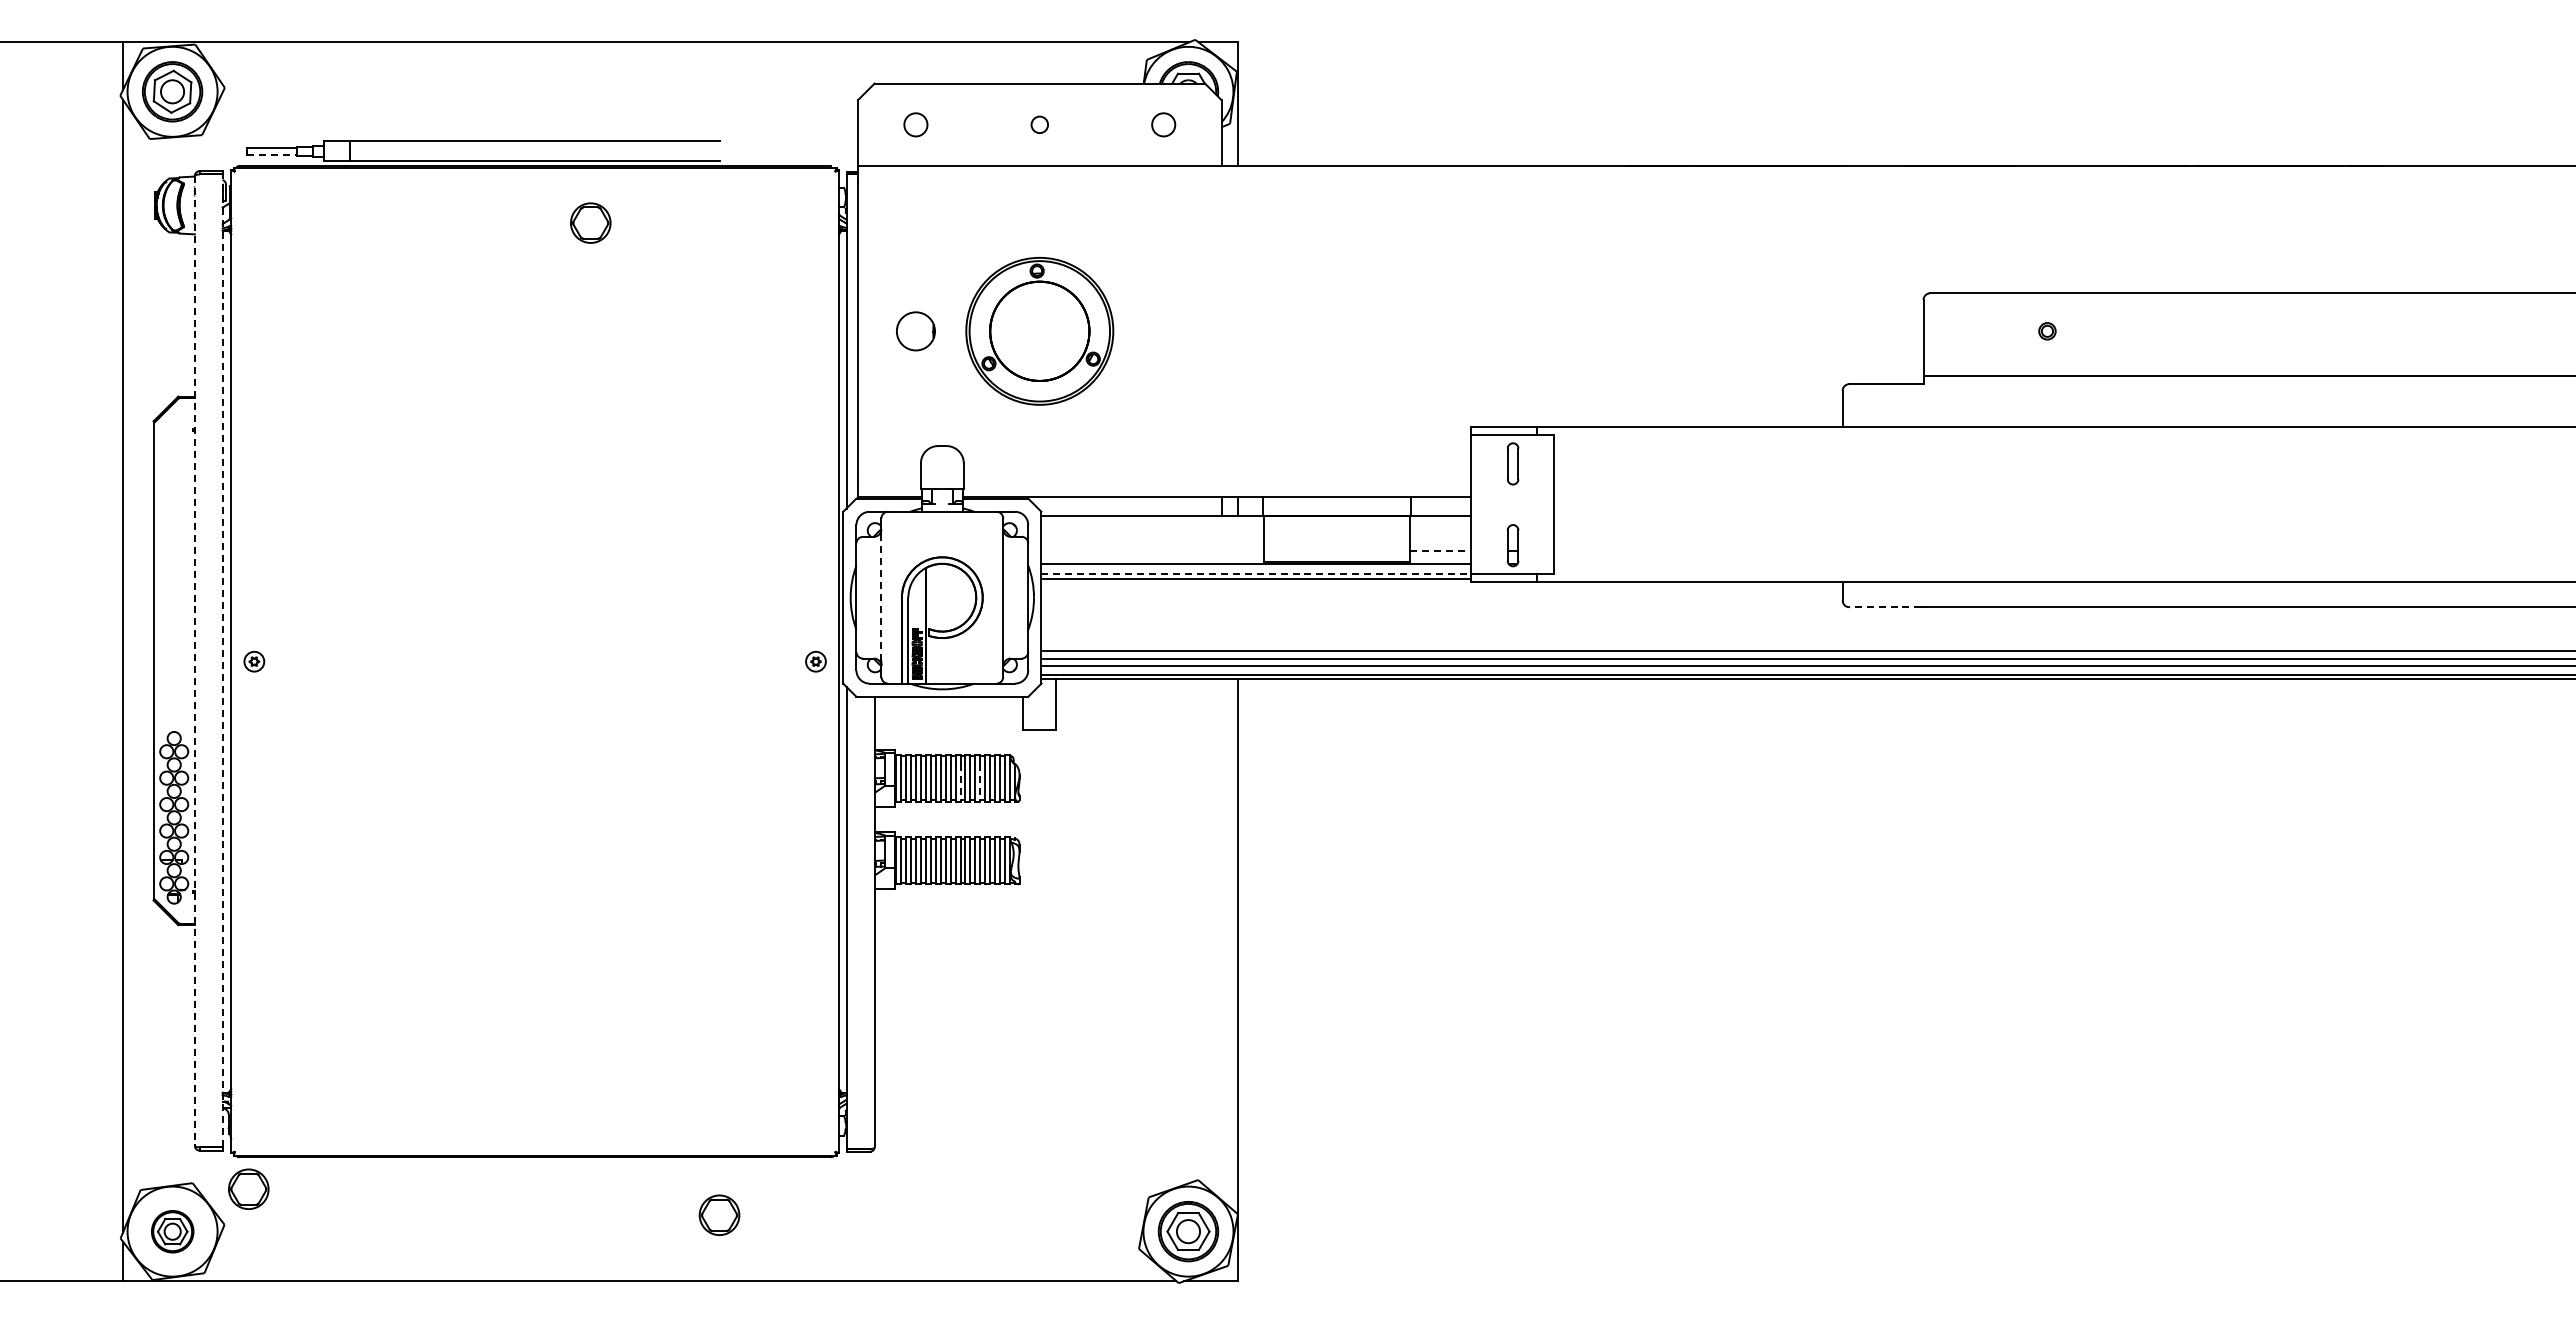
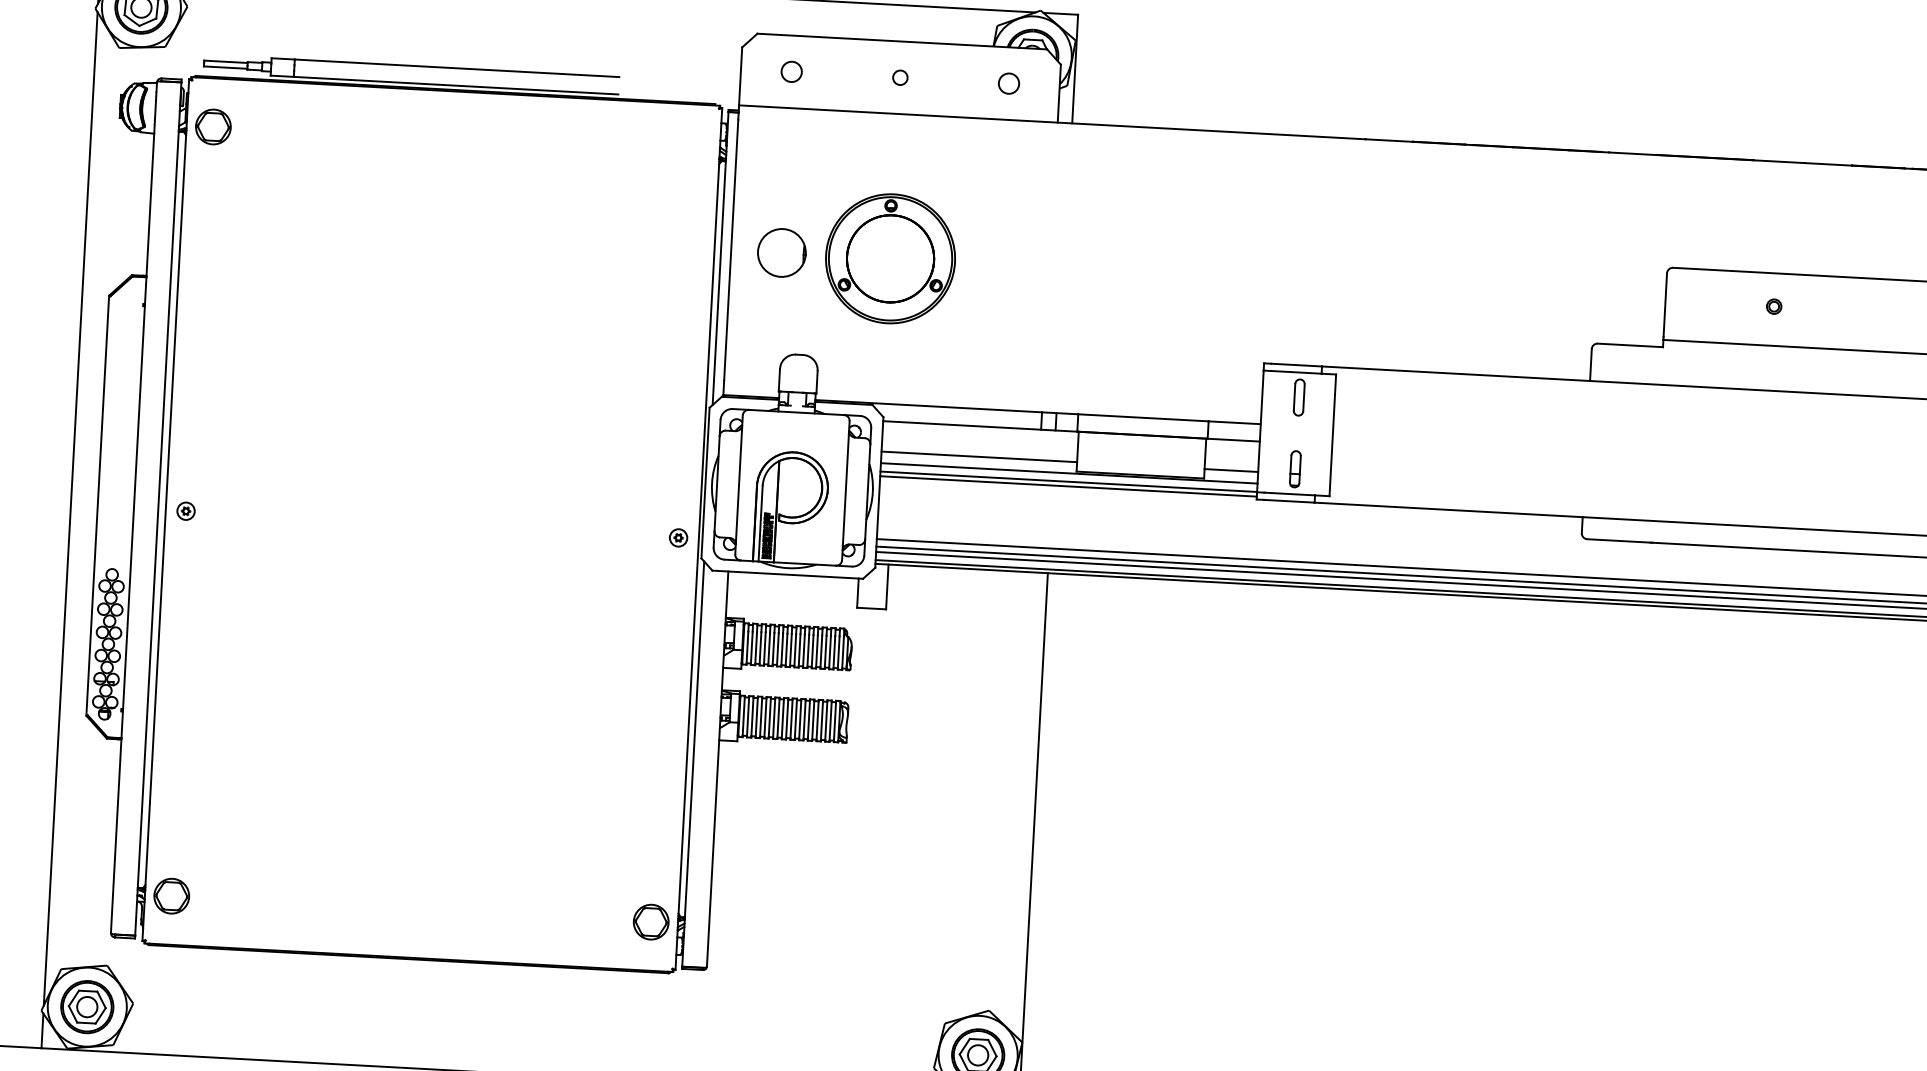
line: (272, 154) -> (226, 67), dashed -> solid
part: (590, 222) -> (213, 126), moved
part: (915, 331) -> (781, 253), size x1.43
line: (1152, 551) -> (978, 457), added
line: (1440, 551) -> (1231, 470), dashed -> solid
line: (1256, 573) -> (1069, 481), dashed -> solid
line: (881, 598) -> (739, 485), dashed -> solid
line: (1884, 607) -> (1618, 541), dashed -> solid
line: (194, 660) -> (133, 507), dashed -> solid
line: (222, 660) -> (158, 508), dashed -> solid
line: (960, 782) -> (799, 650), dashed -> solid
line: (980, 782) -> (817, 651), dashed -> solid
part: (248, 1188) -> (171, 895), moved
part: (719, 1214) -> (651, 921), moved
part: (172, 1231) -> (87, 1007), size x1.43

